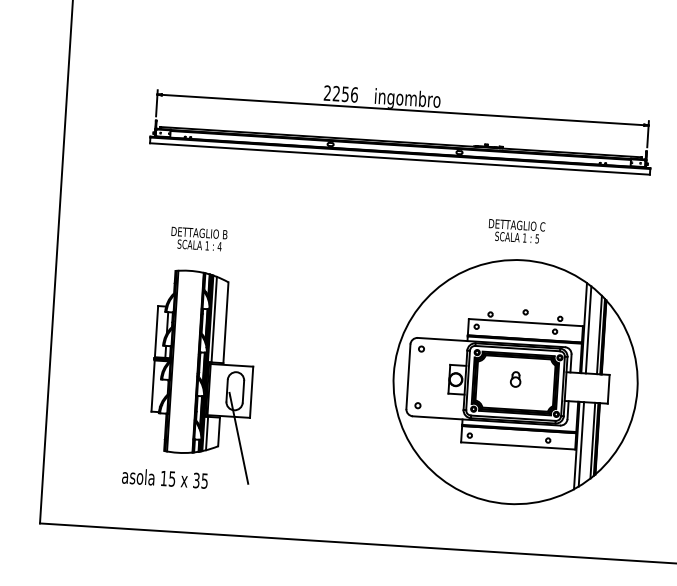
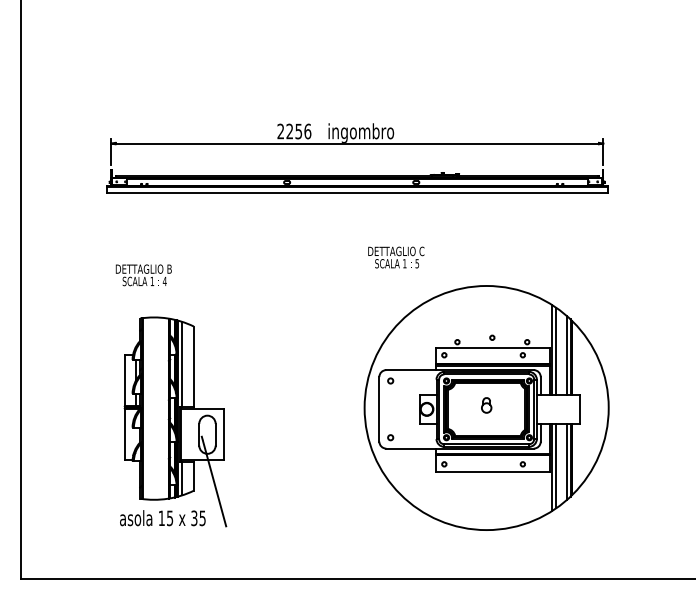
text: (516, 231) -> (396, 257), moved
text: (198, 239) -> (143, 275), moved
text: (164, 478) -> (162, 518), moved

